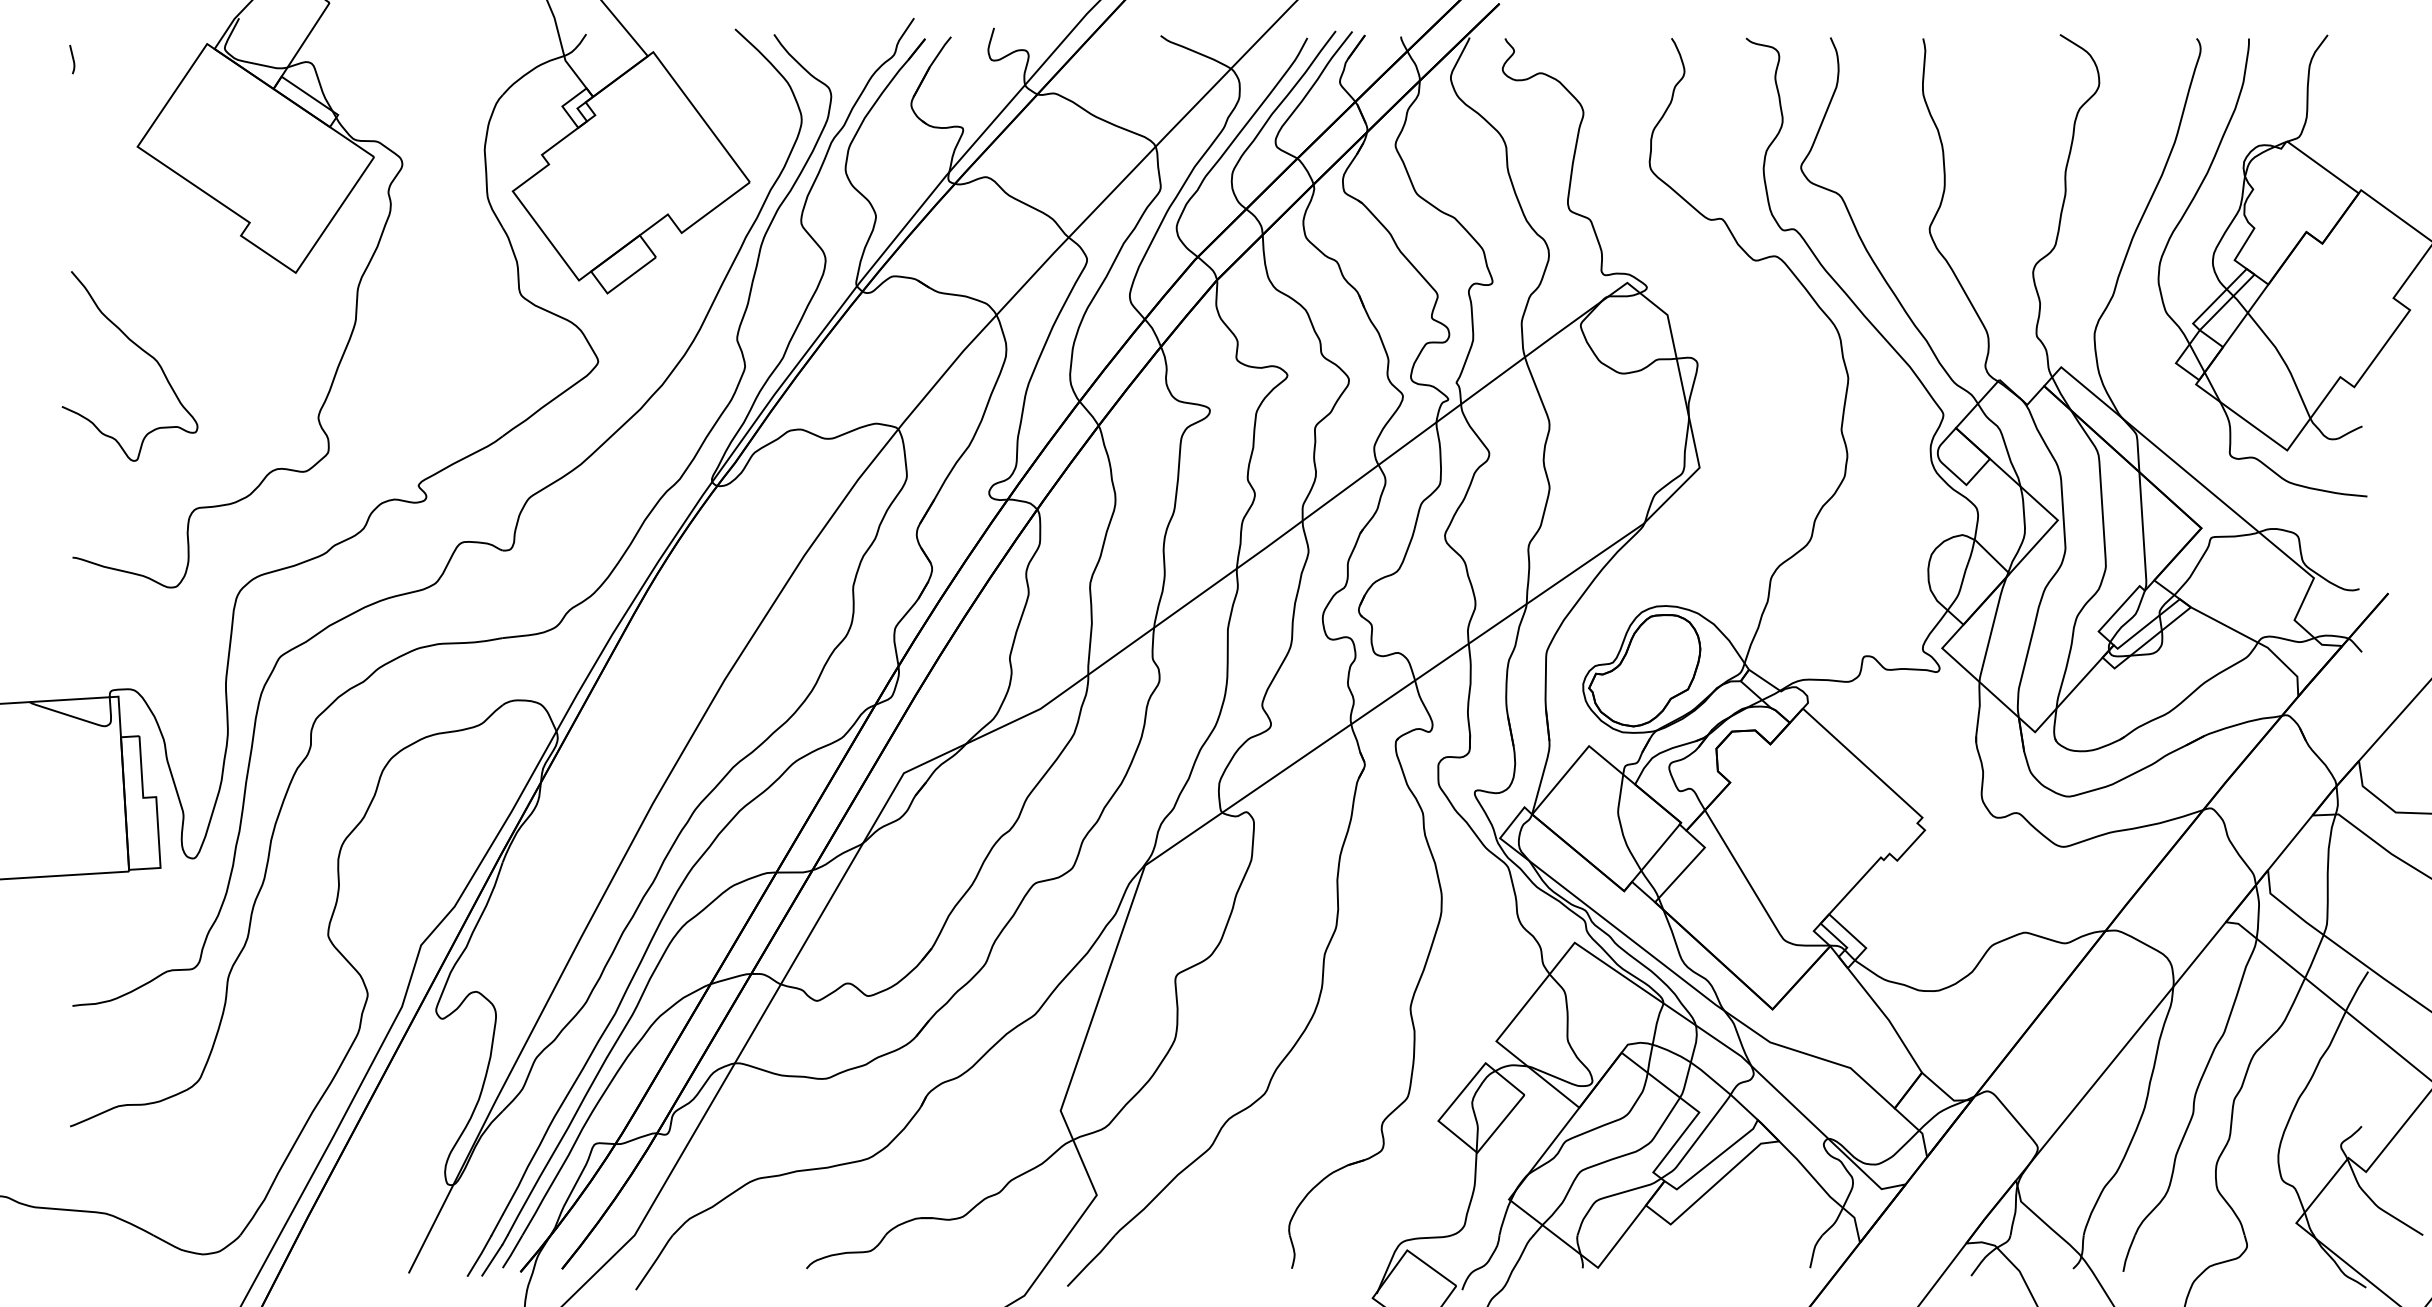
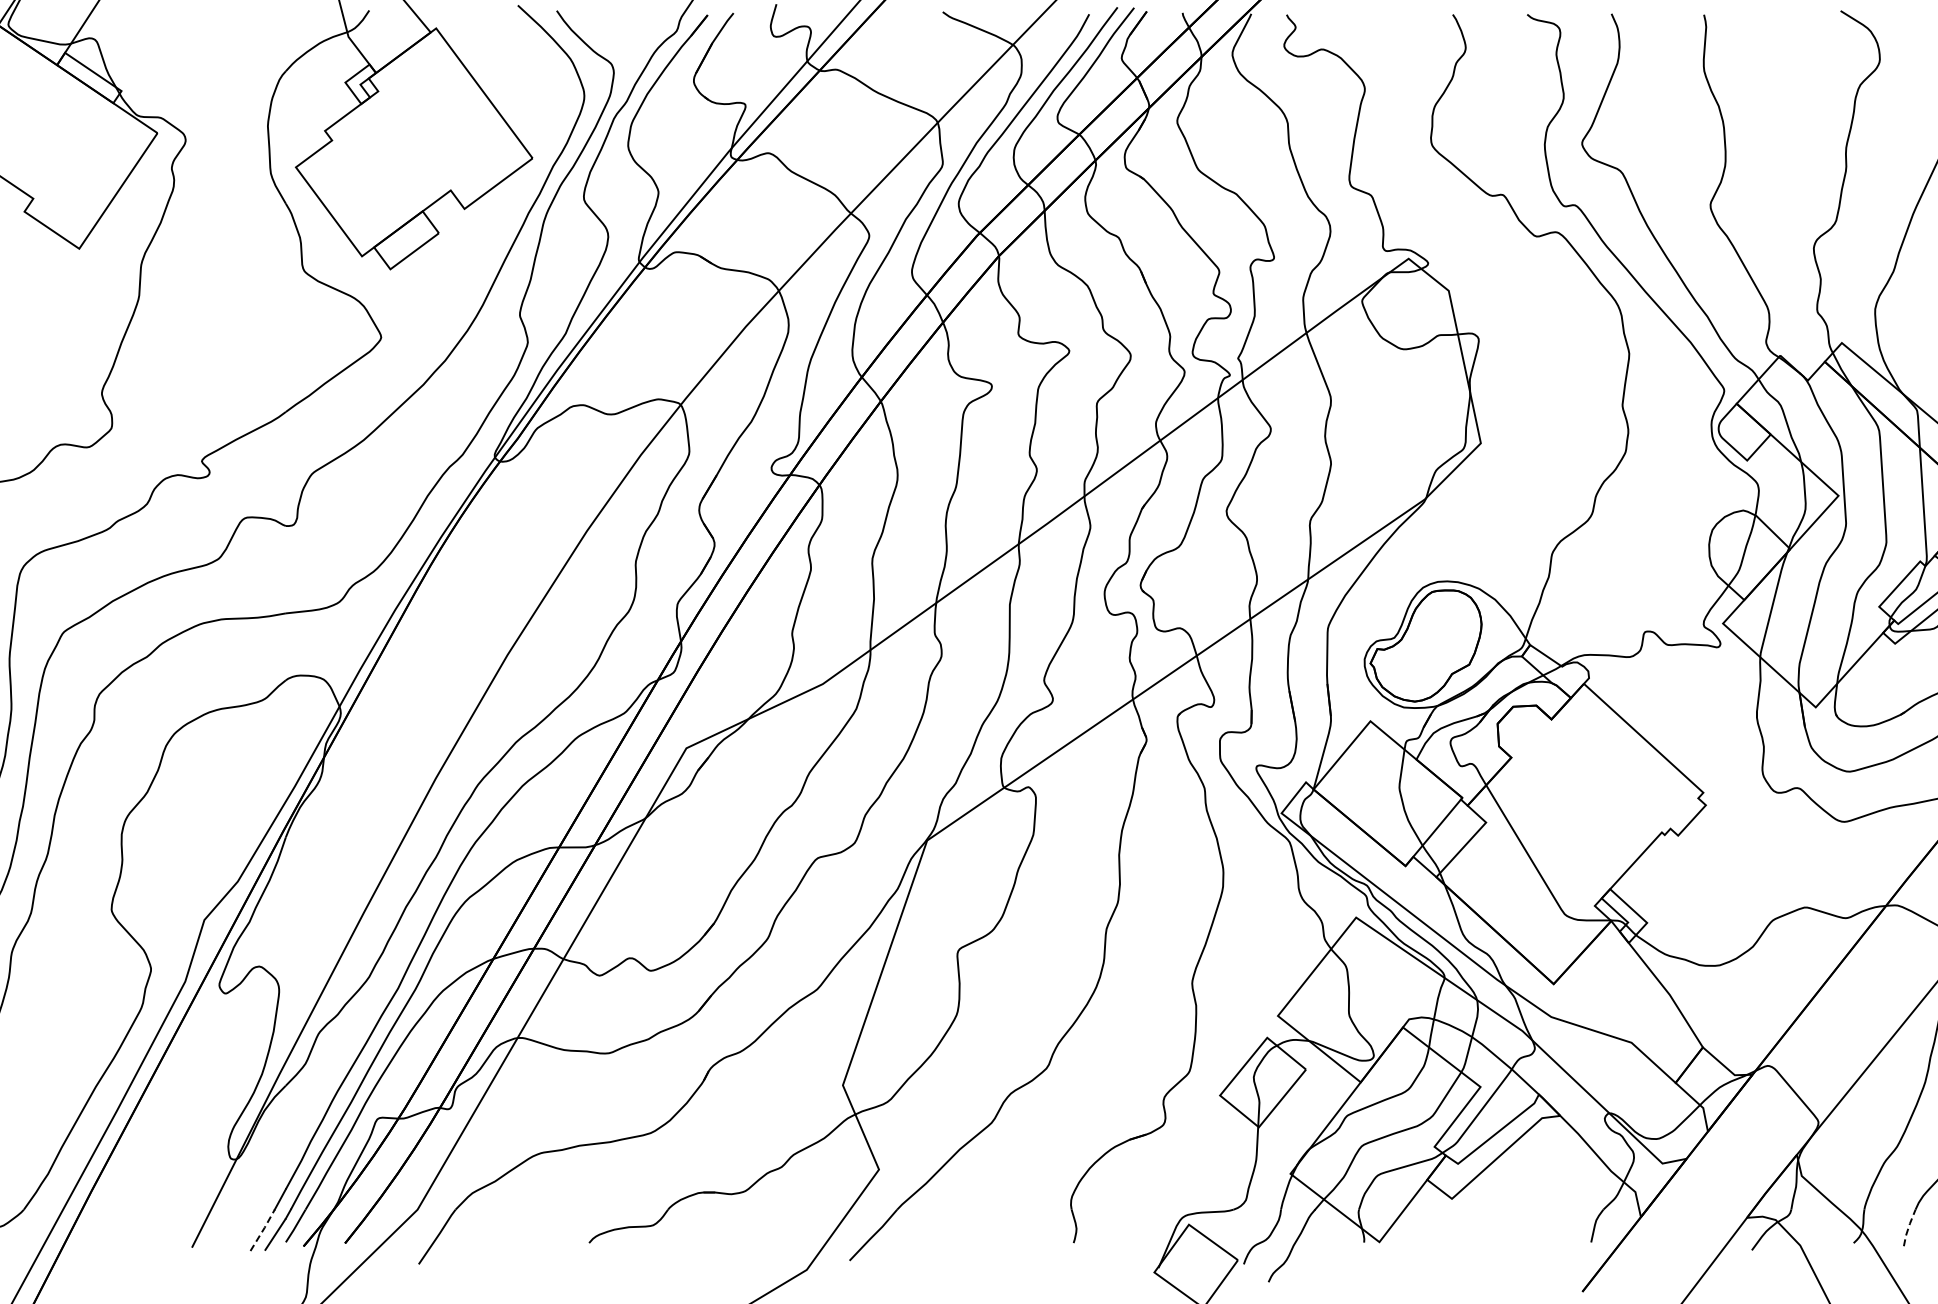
line: (2128, 1253) -> (1909, 1227), solid -> dashed
line: (480, 1255) -> (263, 1229), solid -> dashed

